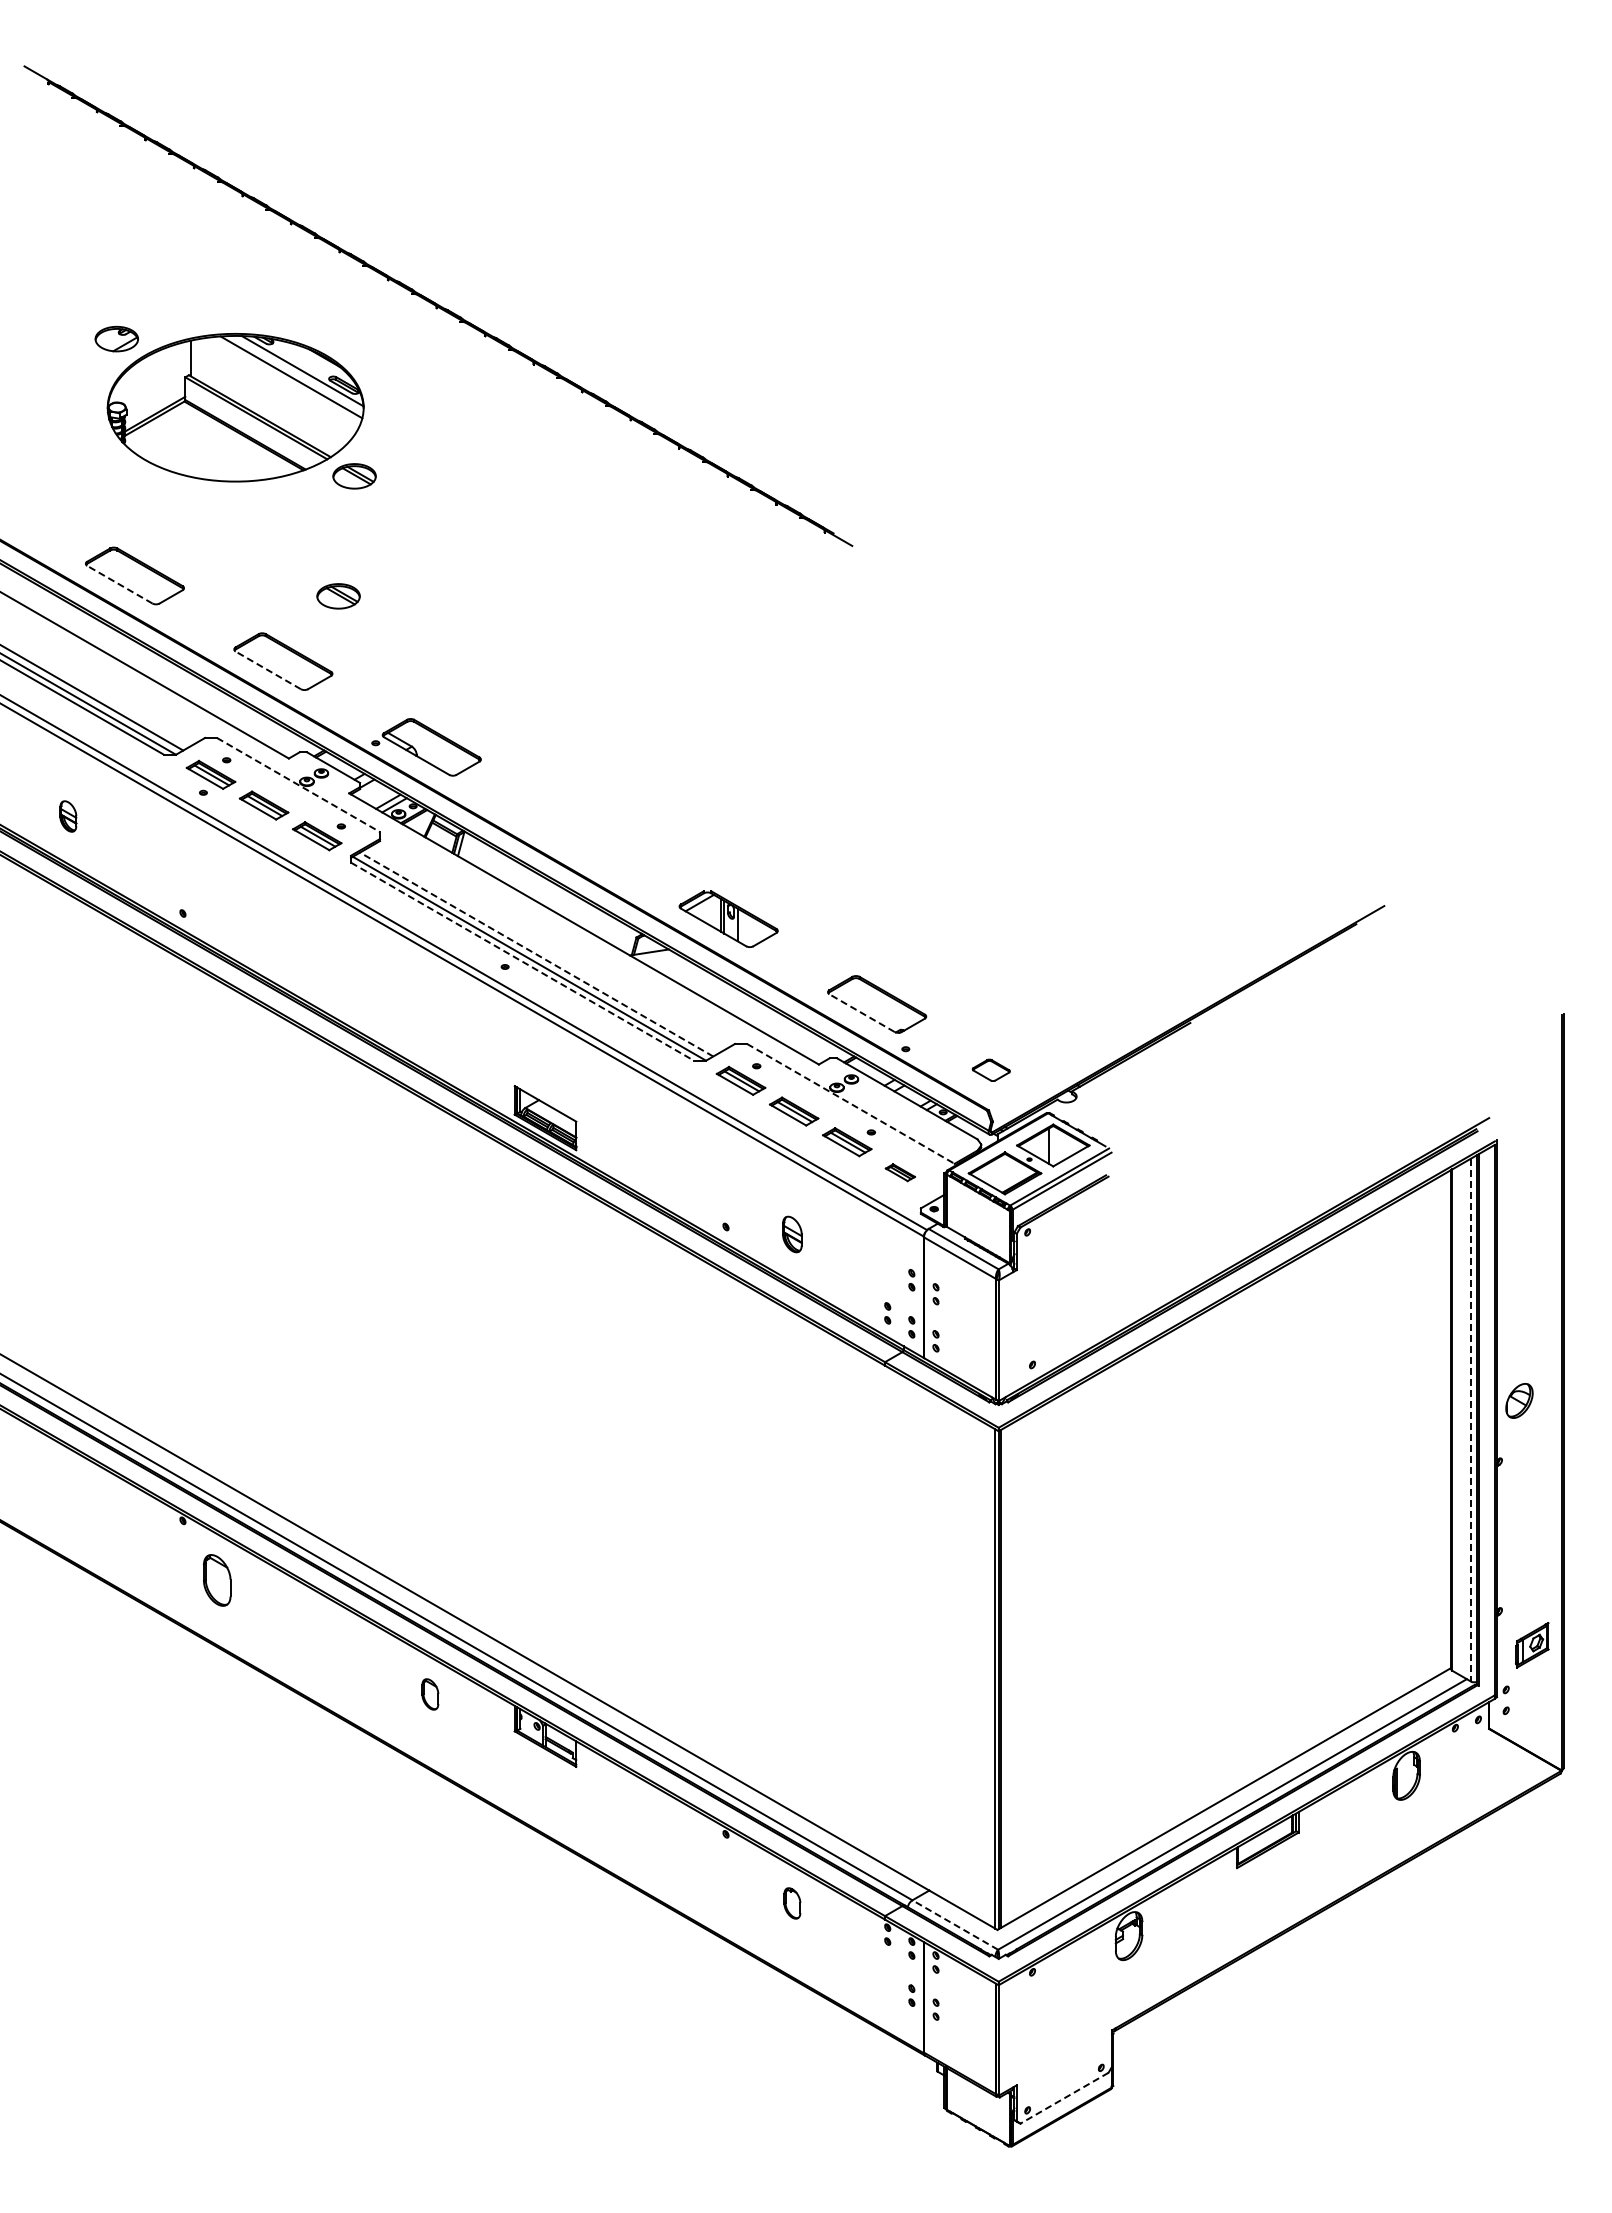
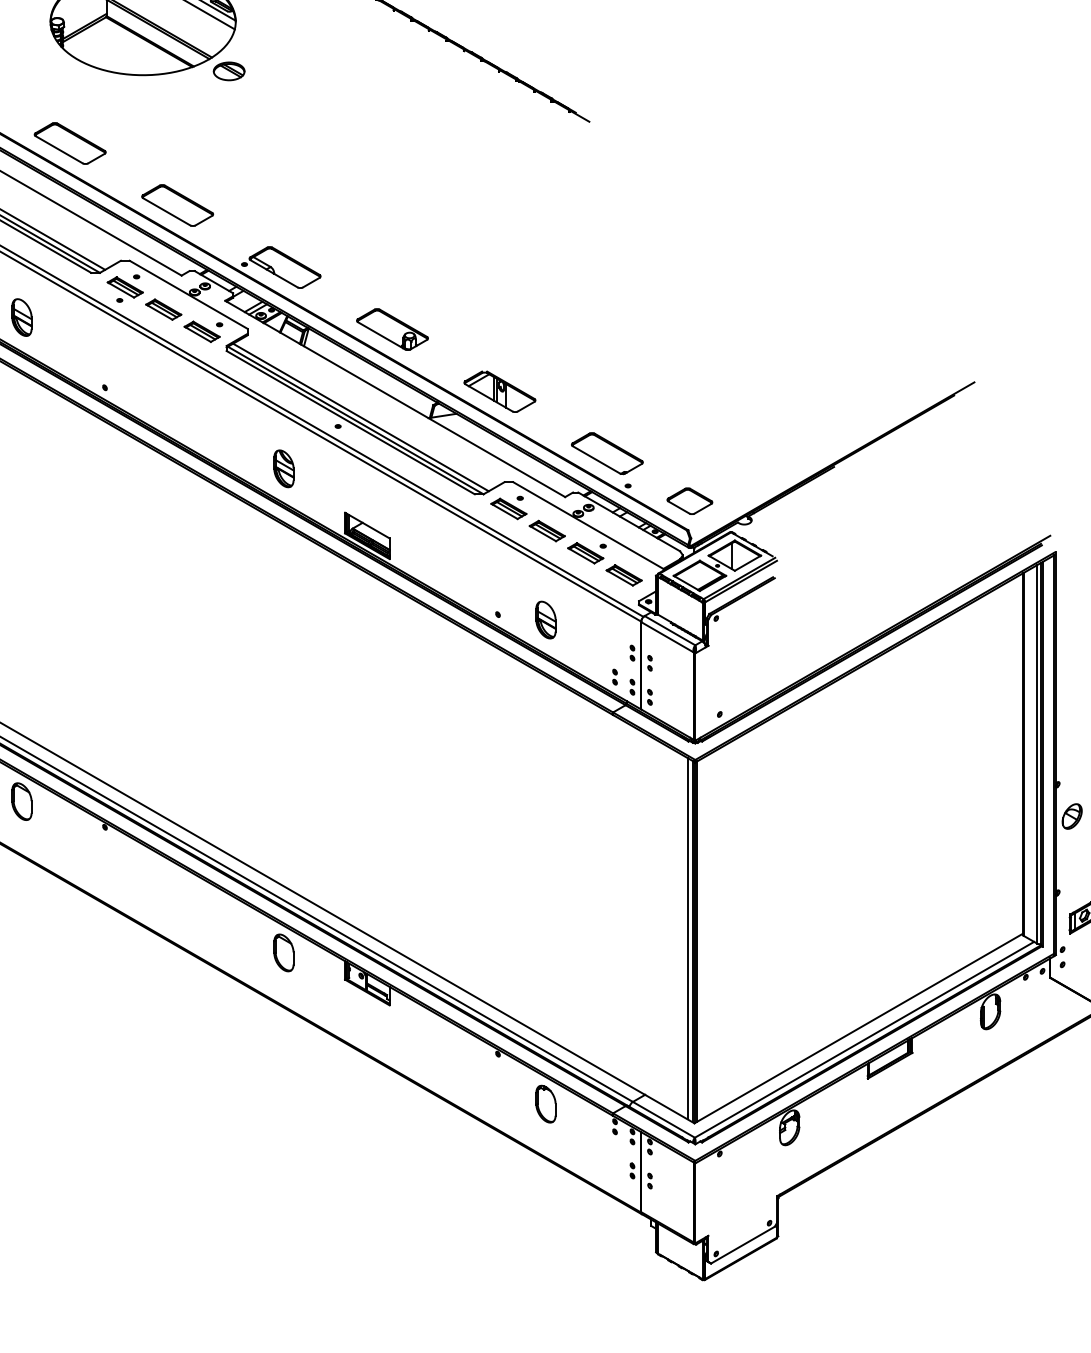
line: (119, 584) -> (59, 149), dashed -> solid
part: (338, 596) -> (217, 158), removed
line: (268, 670) -> (166, 211), dashed -> solid
line: (298, 785) -> (188, 295), dashed -> solid
part: (68, 816) -> (22, 317), size x1.67
part: (580, 832) -> (392, 329), added
line: (536, 954) -> (360, 417), dashed -> solid
line: (522, 961) -> (350, 422), dashed -> solid
line: (862, 1013) -> (596, 460), dashed -> solid
part: (430, 1025) -> (284, 468), added
part: (991, 1070) -> (690, 501), size x1.67
line: (851, 1104) -> (588, 525), dashed -> solid
part: (900, 1172) -> (624, 575), size x1.67
part: (792, 1234) -> (546, 620), size x1.43
part: (1519, 1400) -> (1072, 816), moved
line: (1471, 1420) -> (1037, 754), dashed -> solid
part: (217, 1580) -> (22, 801), moved
line: (988, 1674) -> (687, 938), added
part: (430, 1694) -> (284, 952), size x1.67
part: (792, 1903) -> (546, 1104), size x1.67
line: (954, 1924) -> (663, 1119), dashed -> solid
line: (1064, 2098) -> (742, 1245), dashed -> solid

